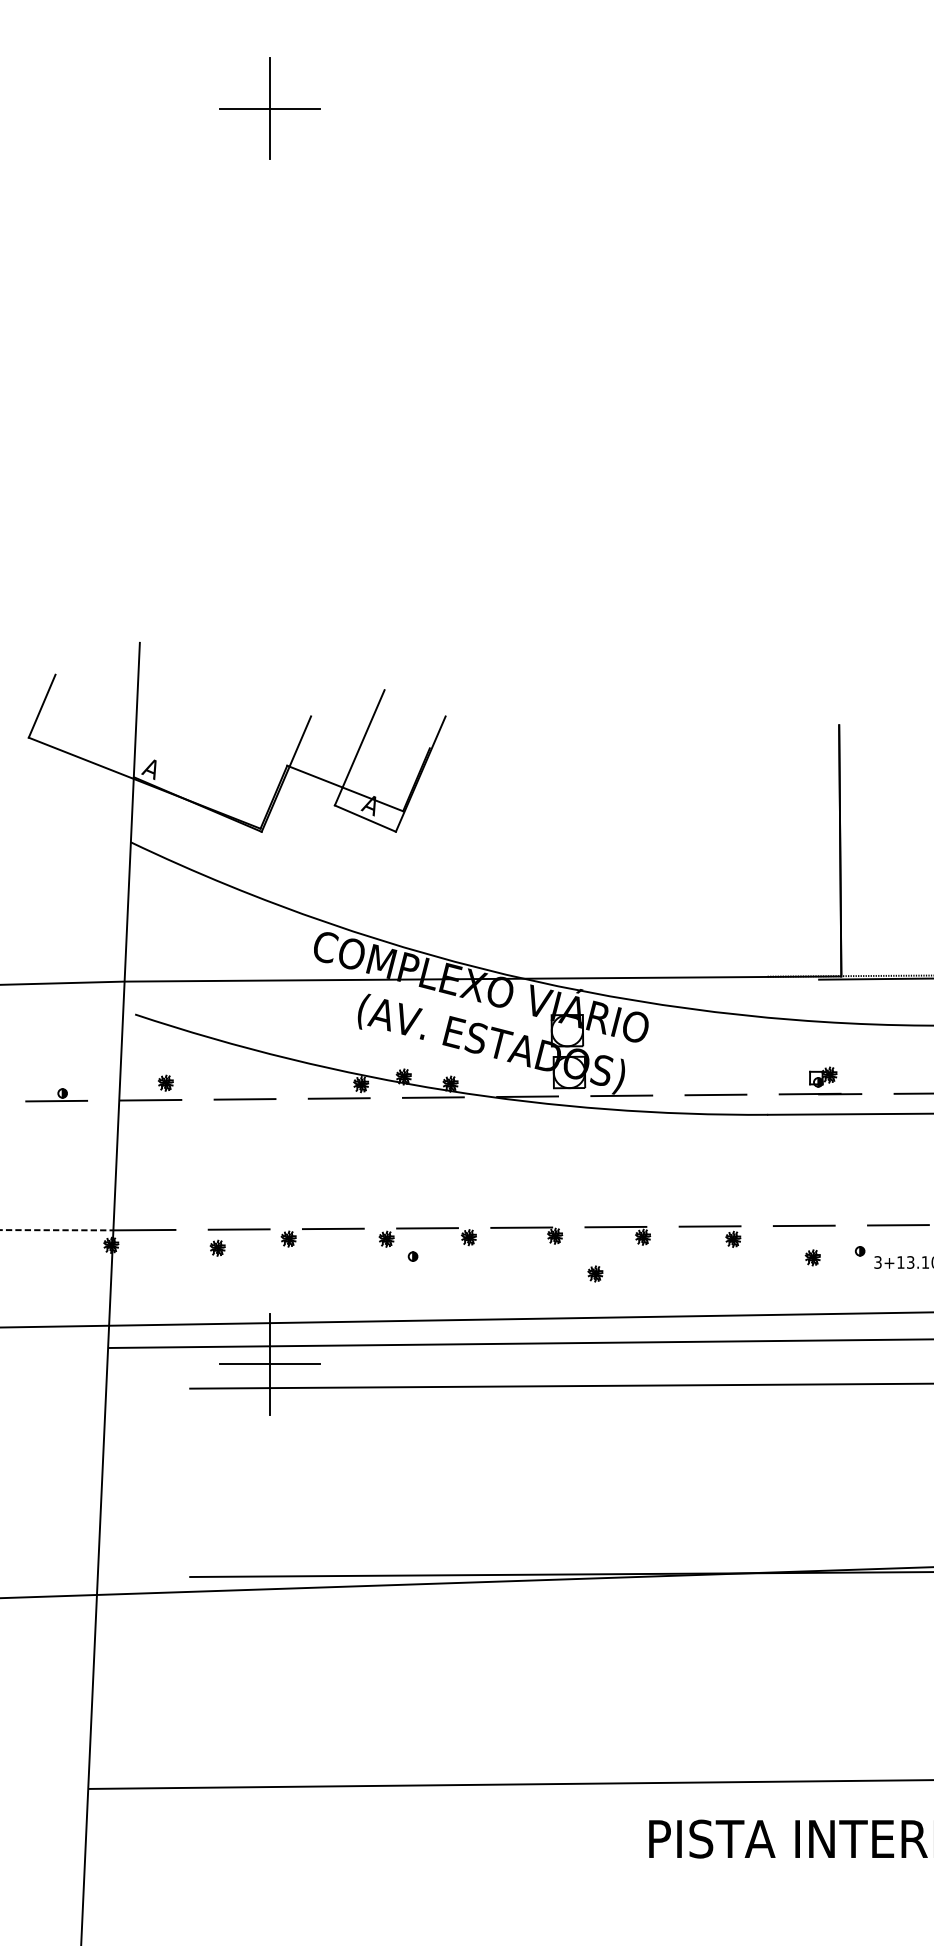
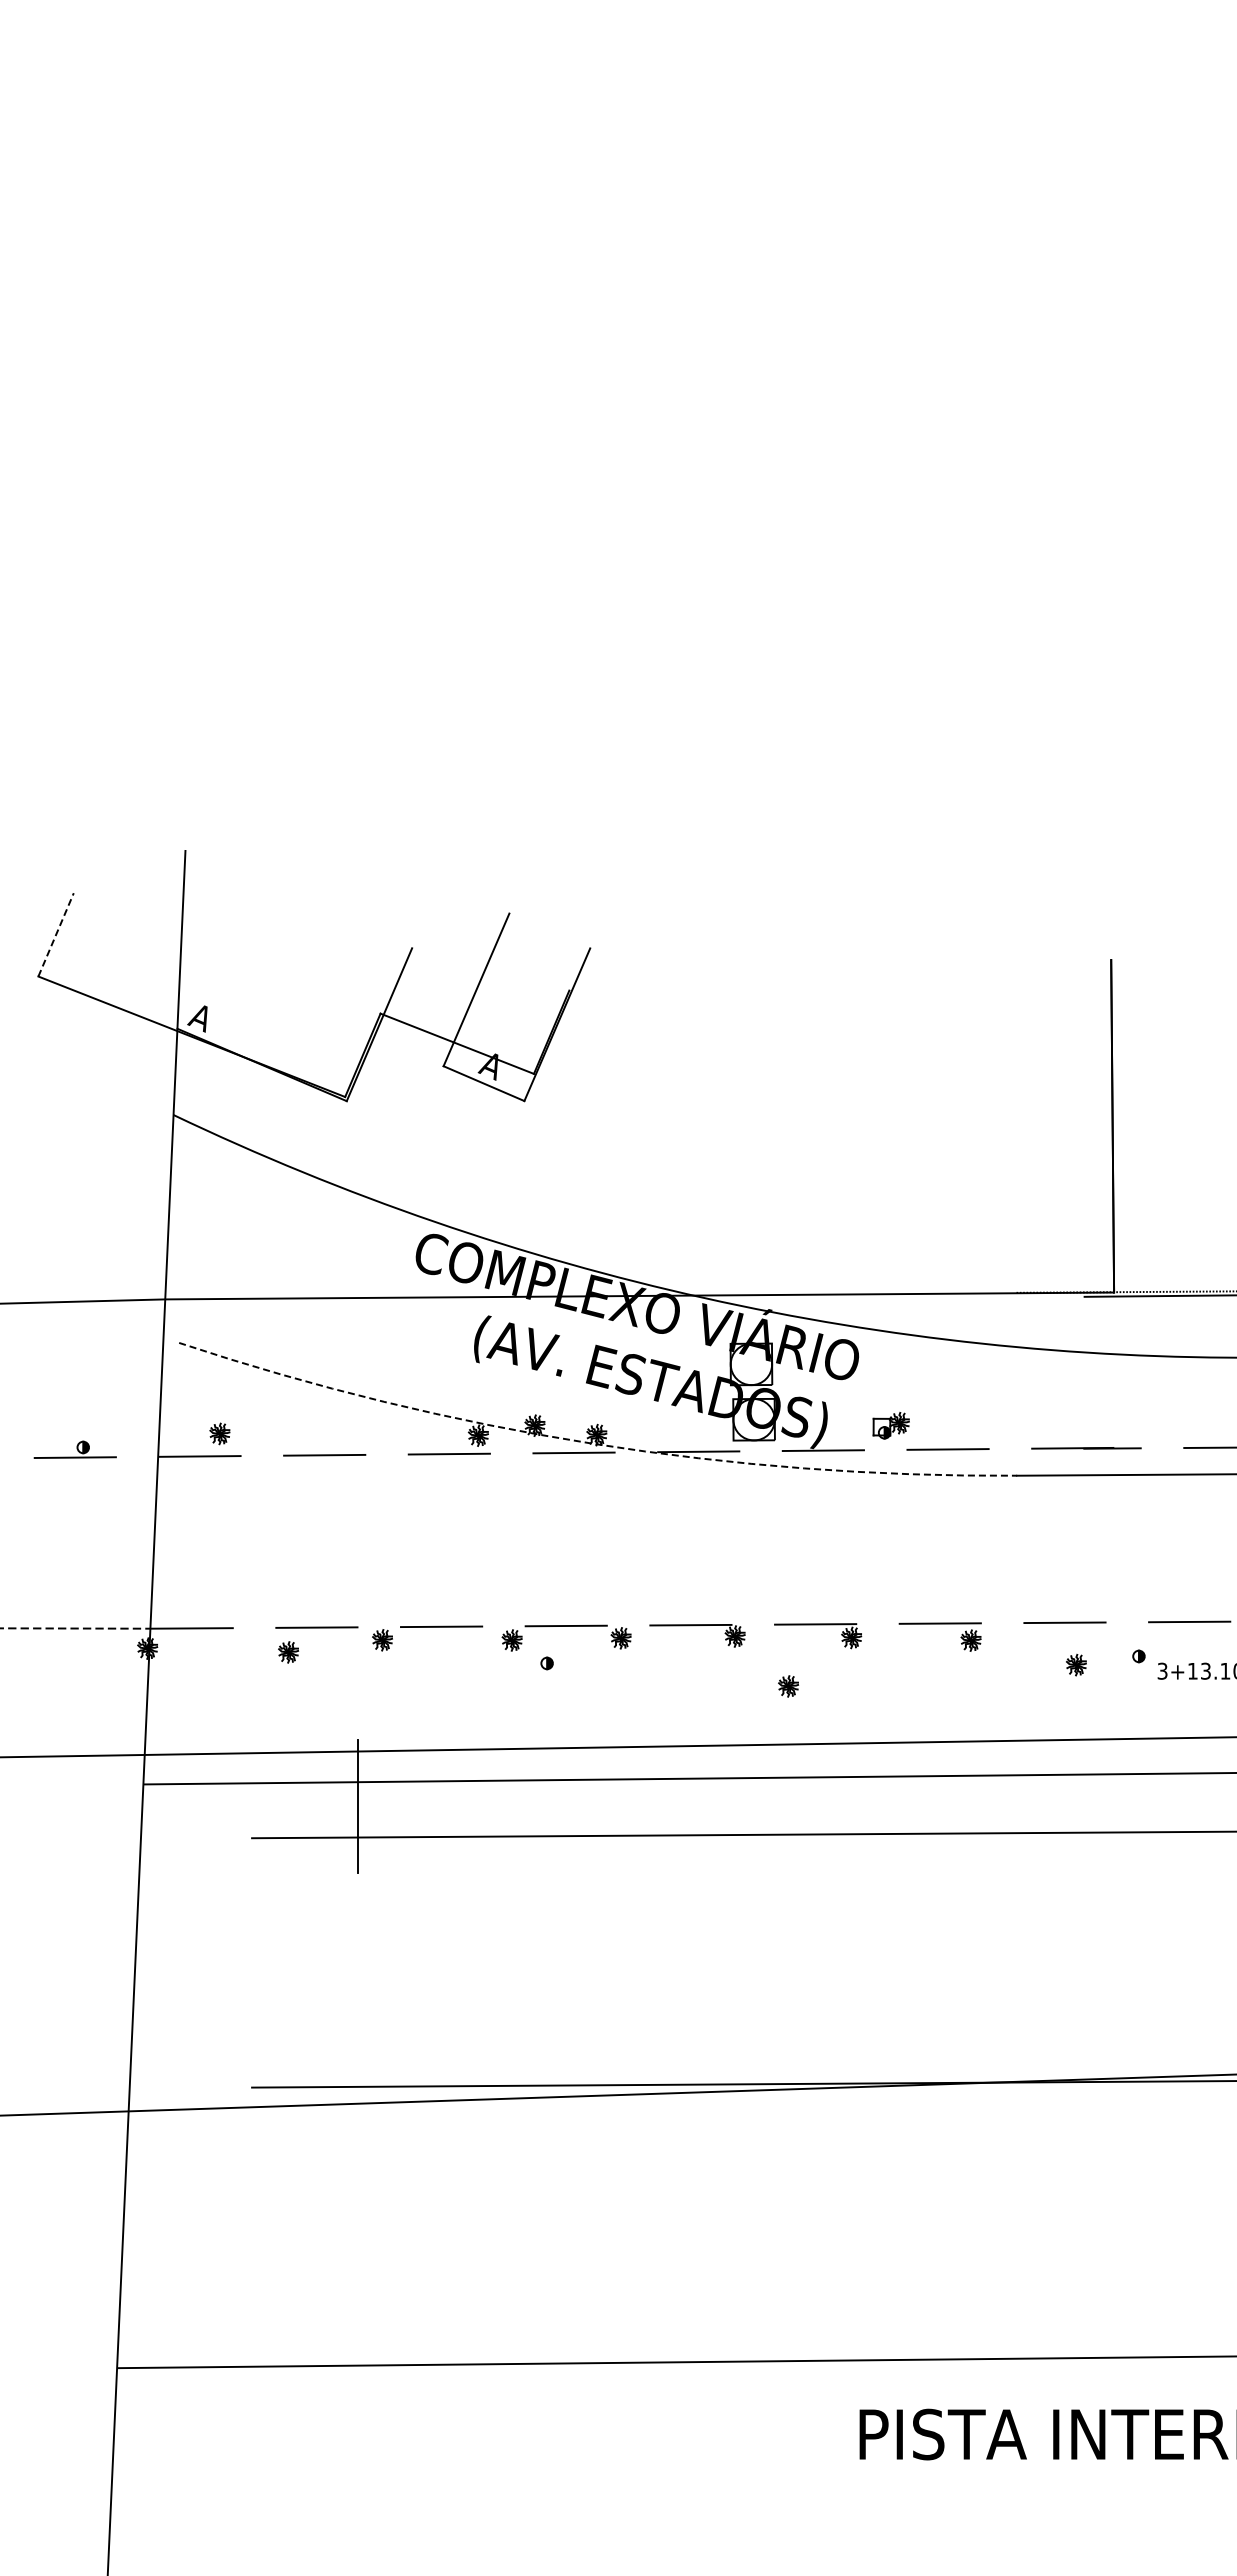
part: (269, 108) -> (357, 143), removed
line: (42, 705) -> (56, 934), solid -> dashed
part: (822, 1076) -> (890, 1425), moved
arc: (447, 1090) -> (592, 1443), solid -> dashed
line: (269, 1364) -> (357, 1806), removed

